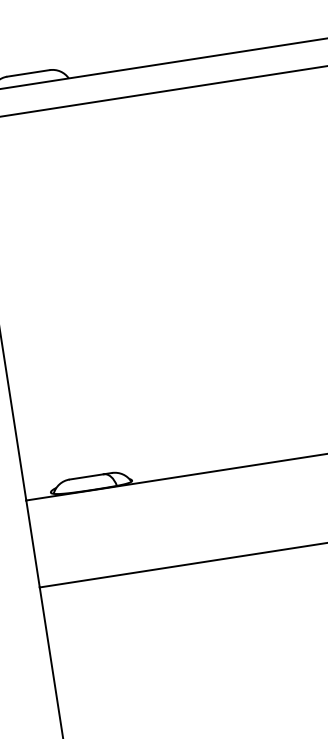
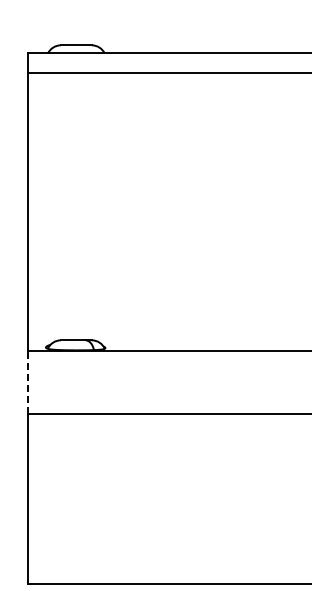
line: (33, 544) -> (27, 382), solid -> dashed

